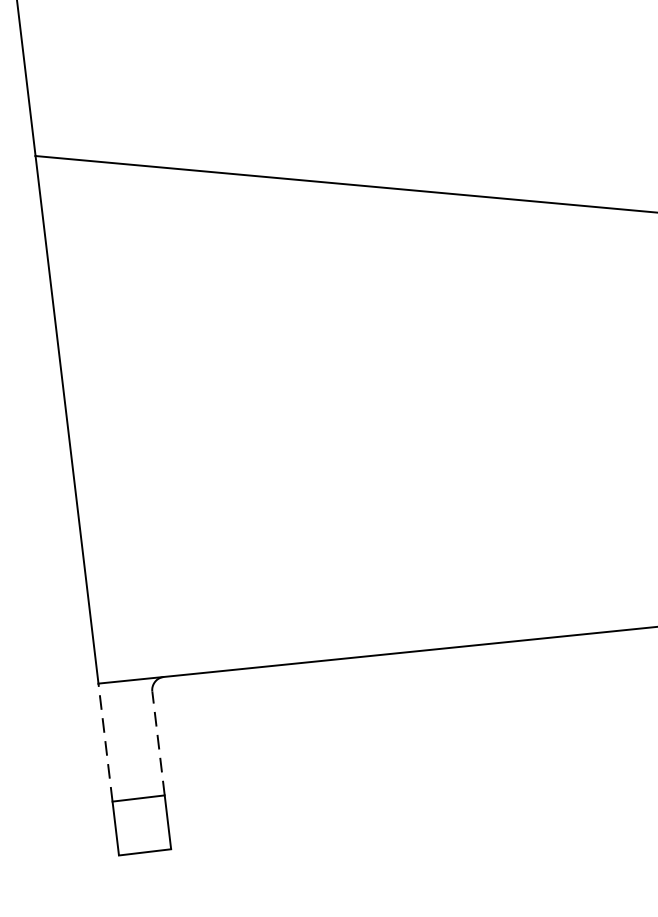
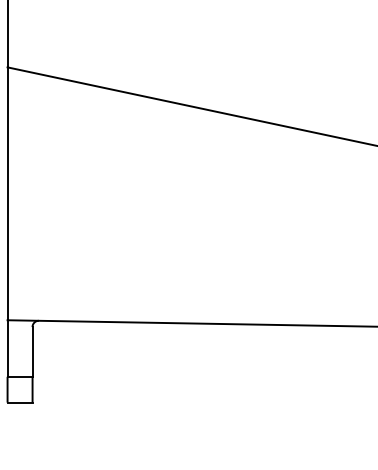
line: (105, 742) -> (7, 348), dashed -> solid
line: (158, 742) -> (32, 351), dashed -> solid

